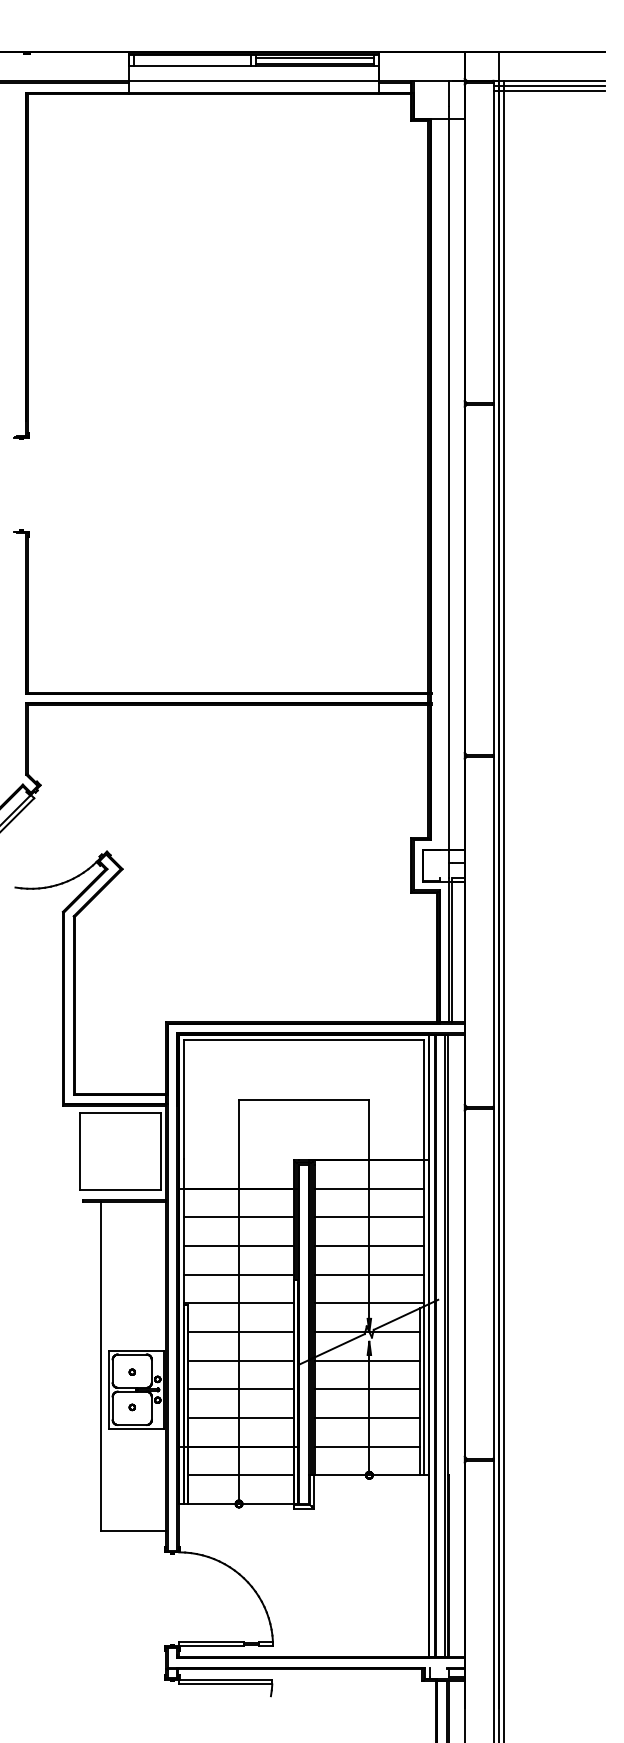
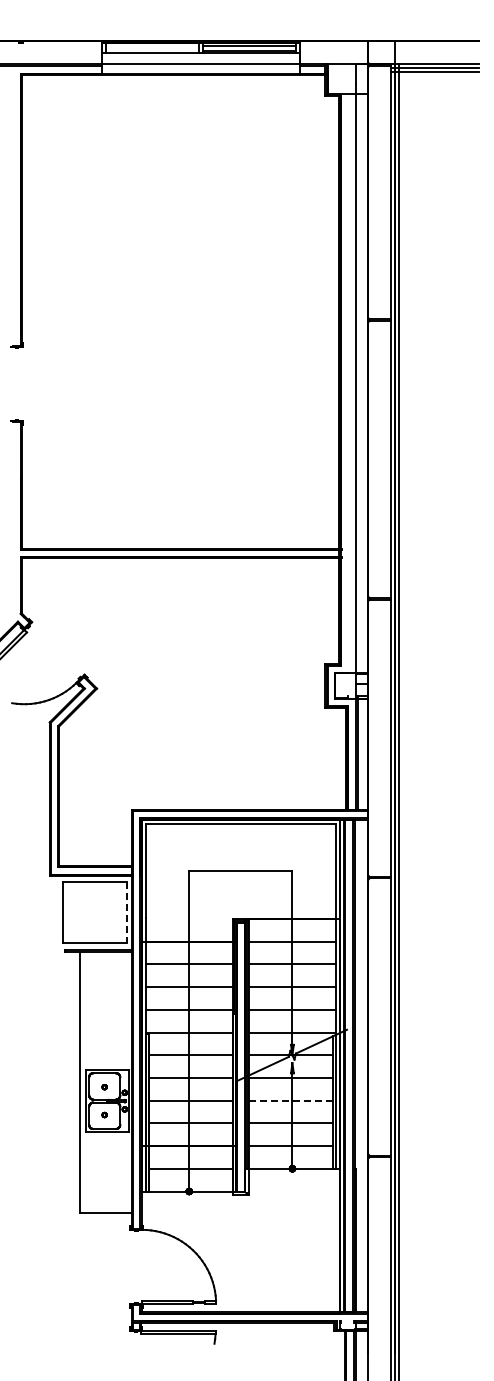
line: (161, 1151) -> (127, 912), solid -> dashed
line: (366, 1389) -> (290, 1100), solid -> dashed

